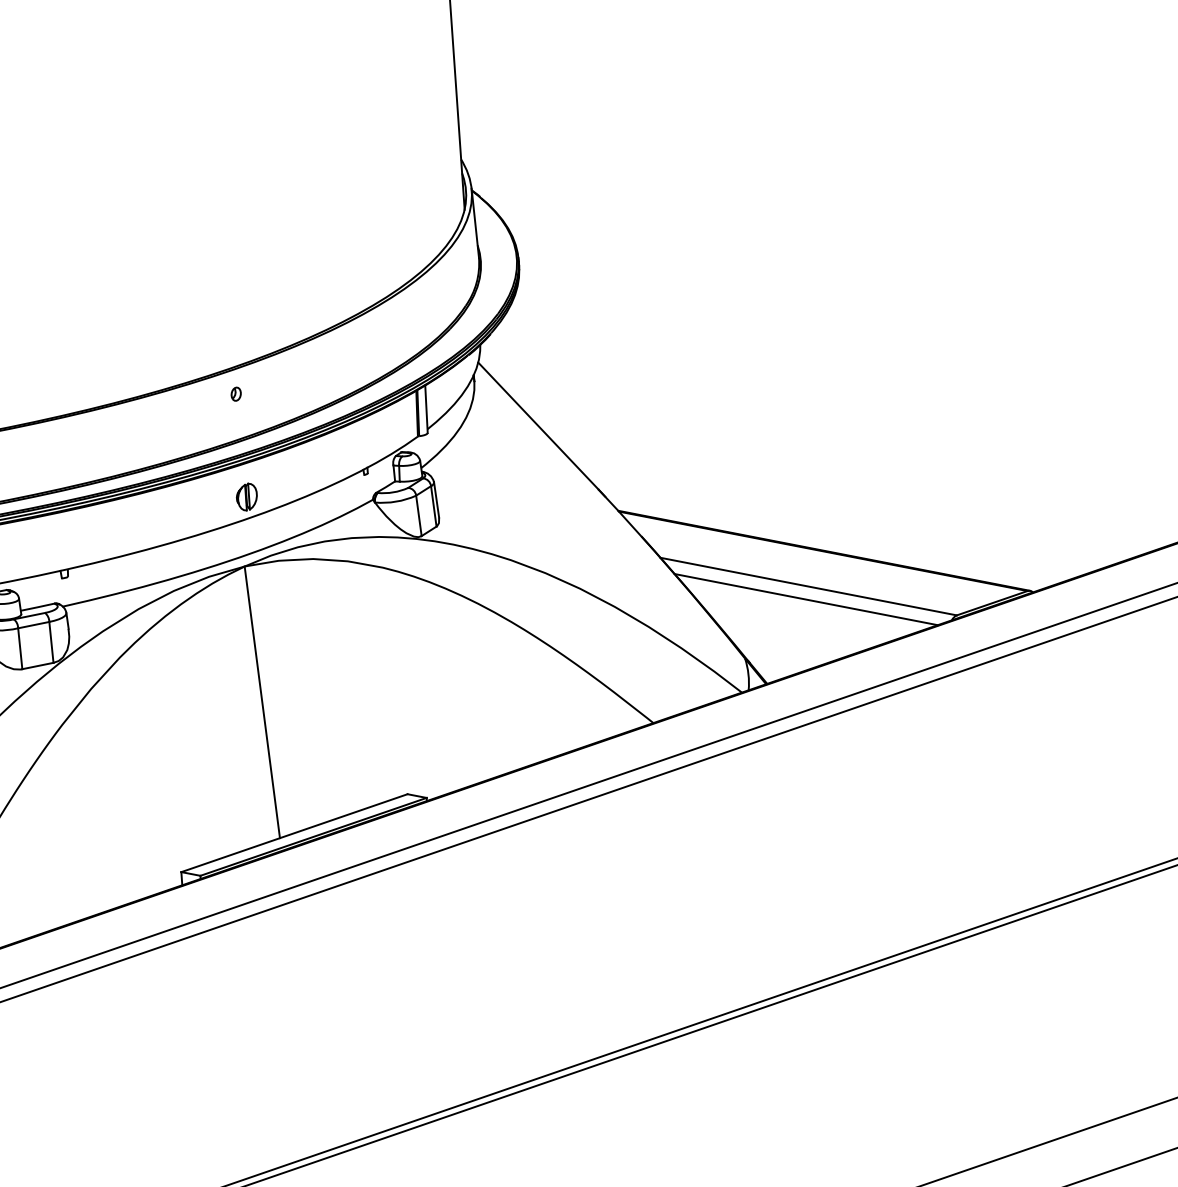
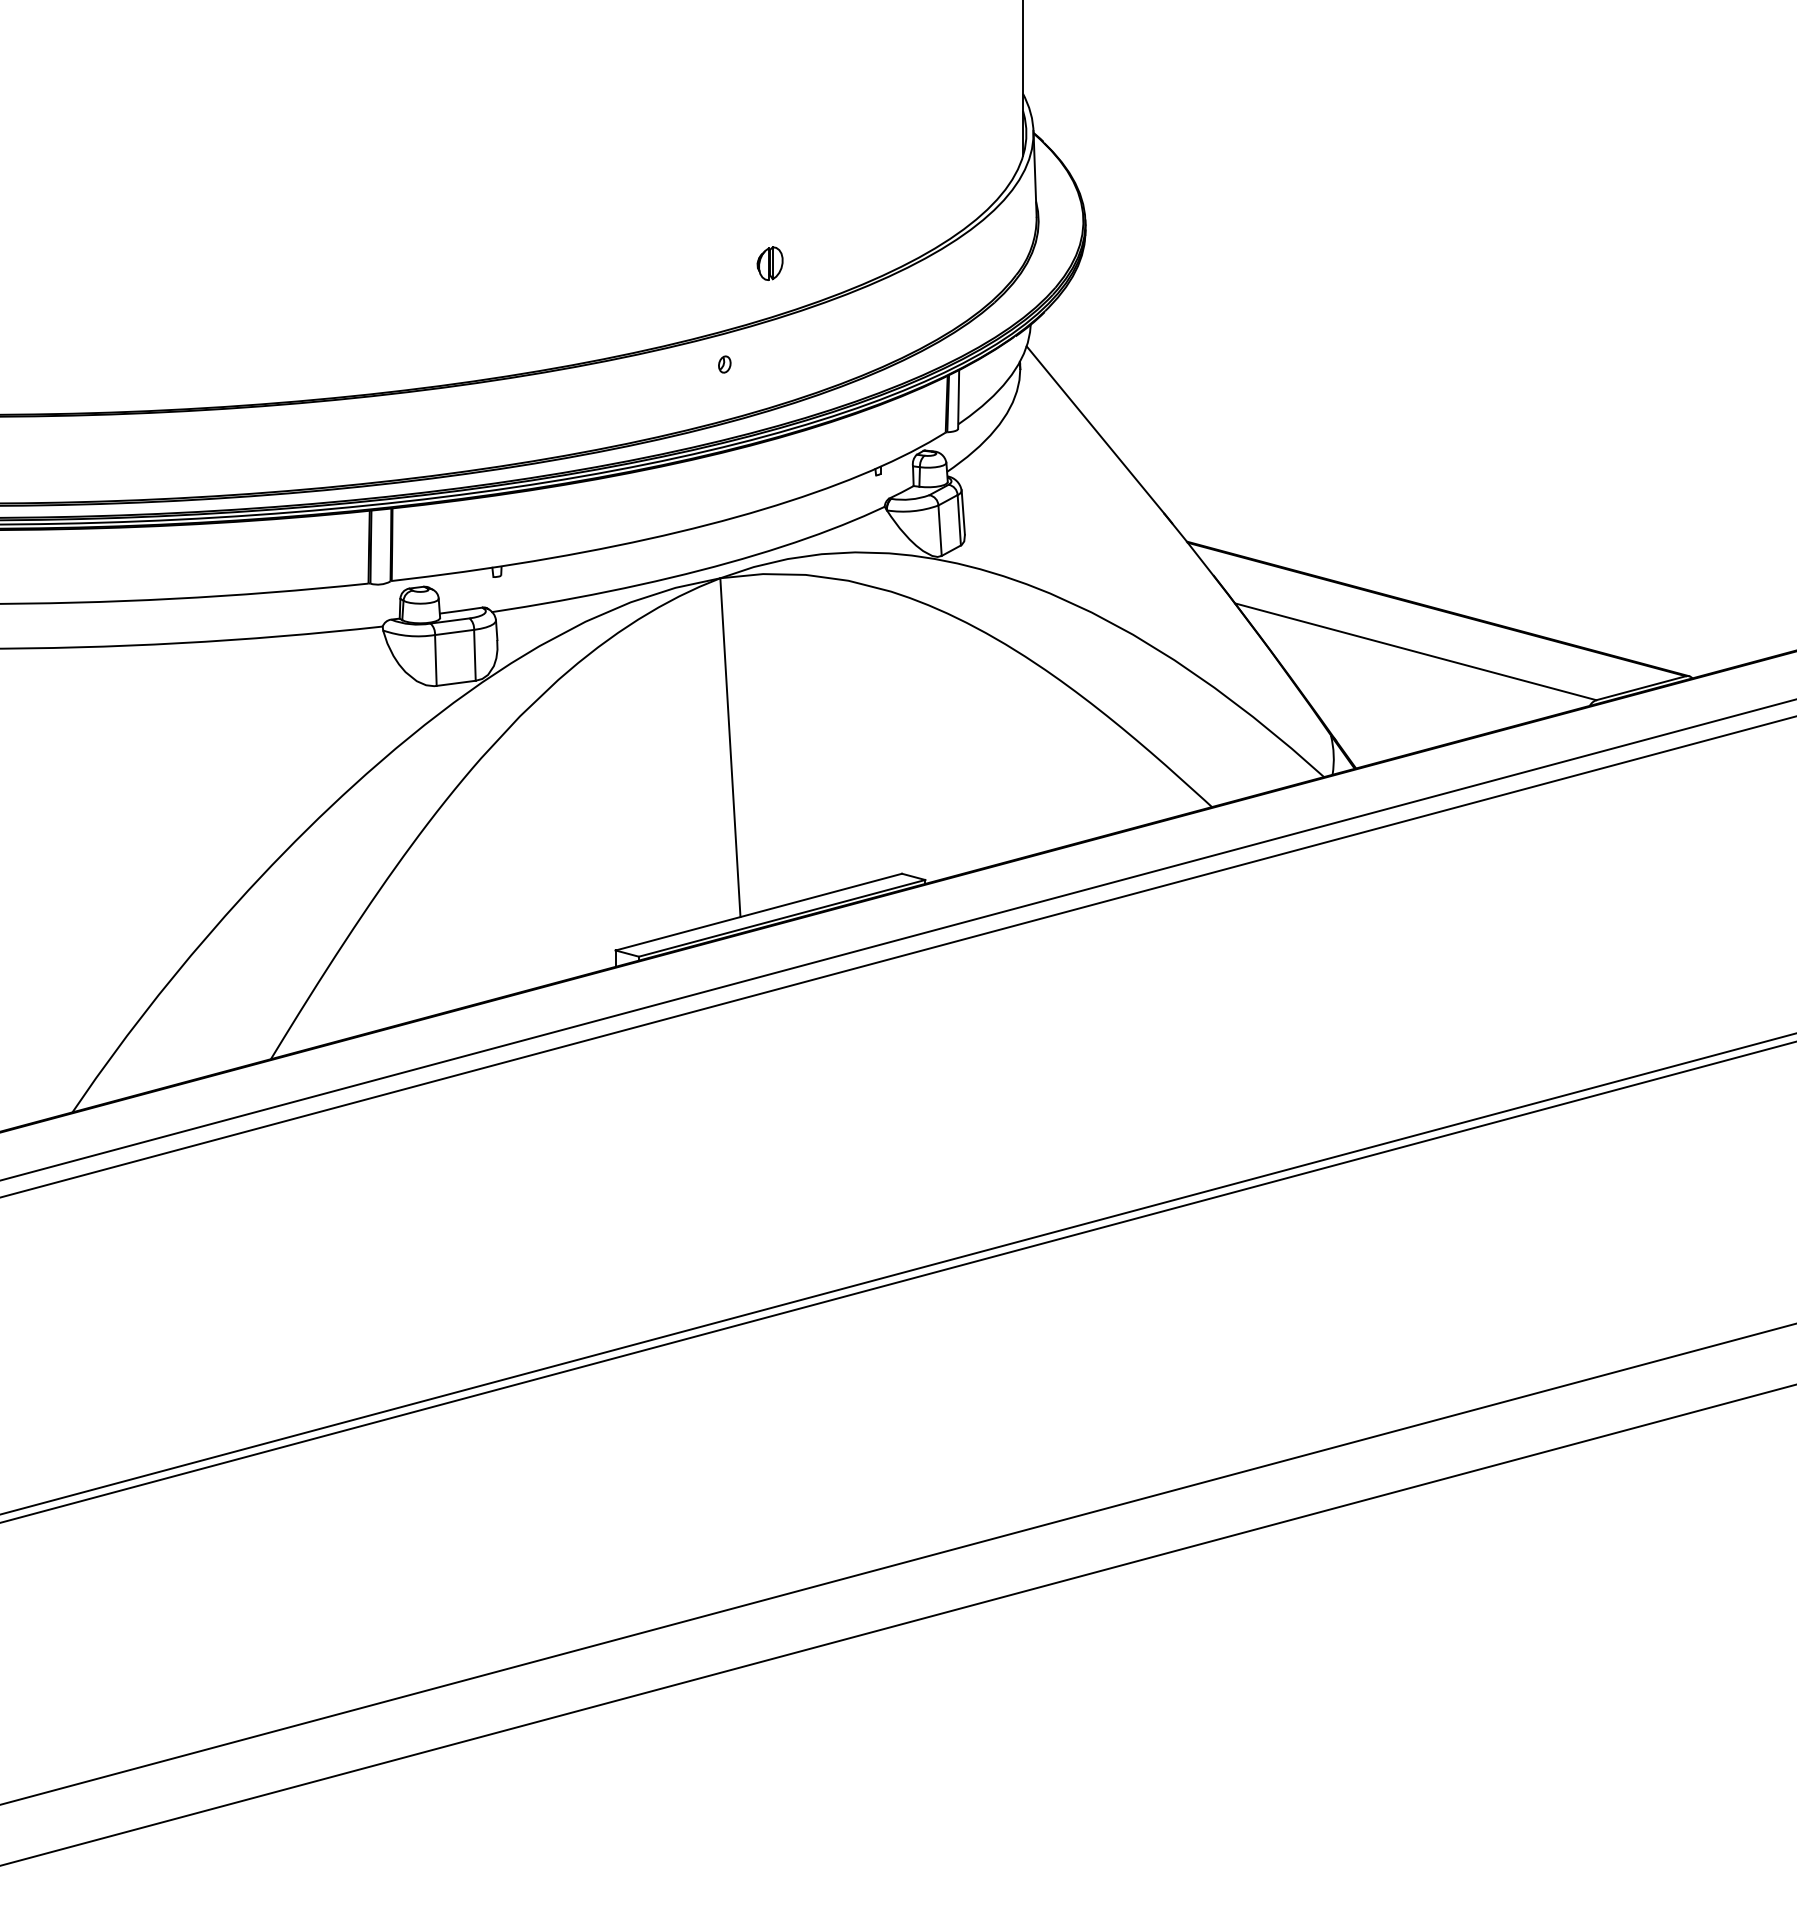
part: (246, 497) -> (769, 263), moved
line: (806, 599) -> (1411, 667), removed

